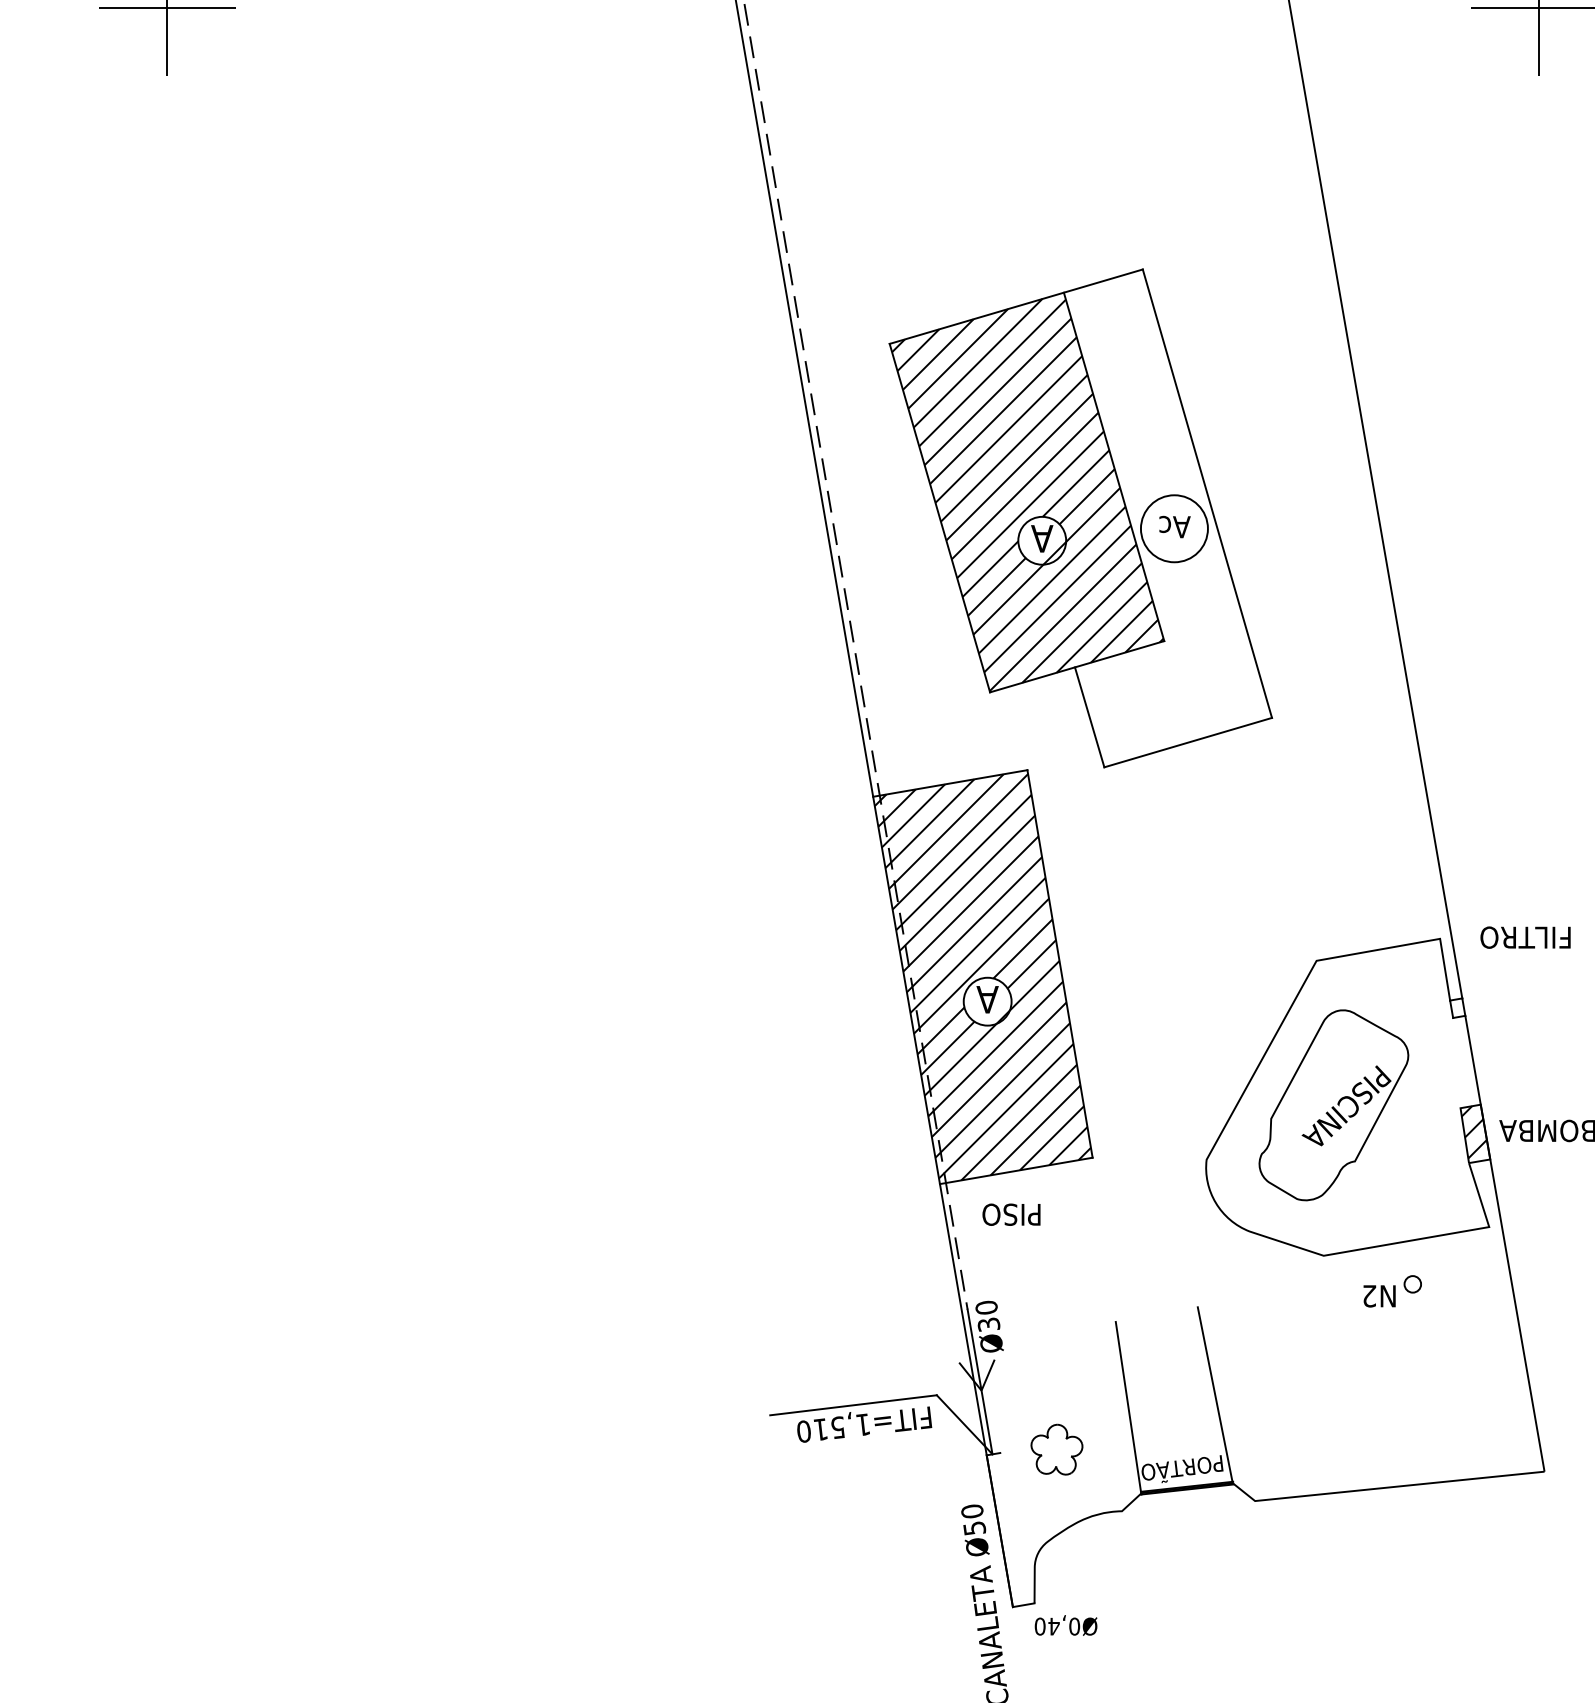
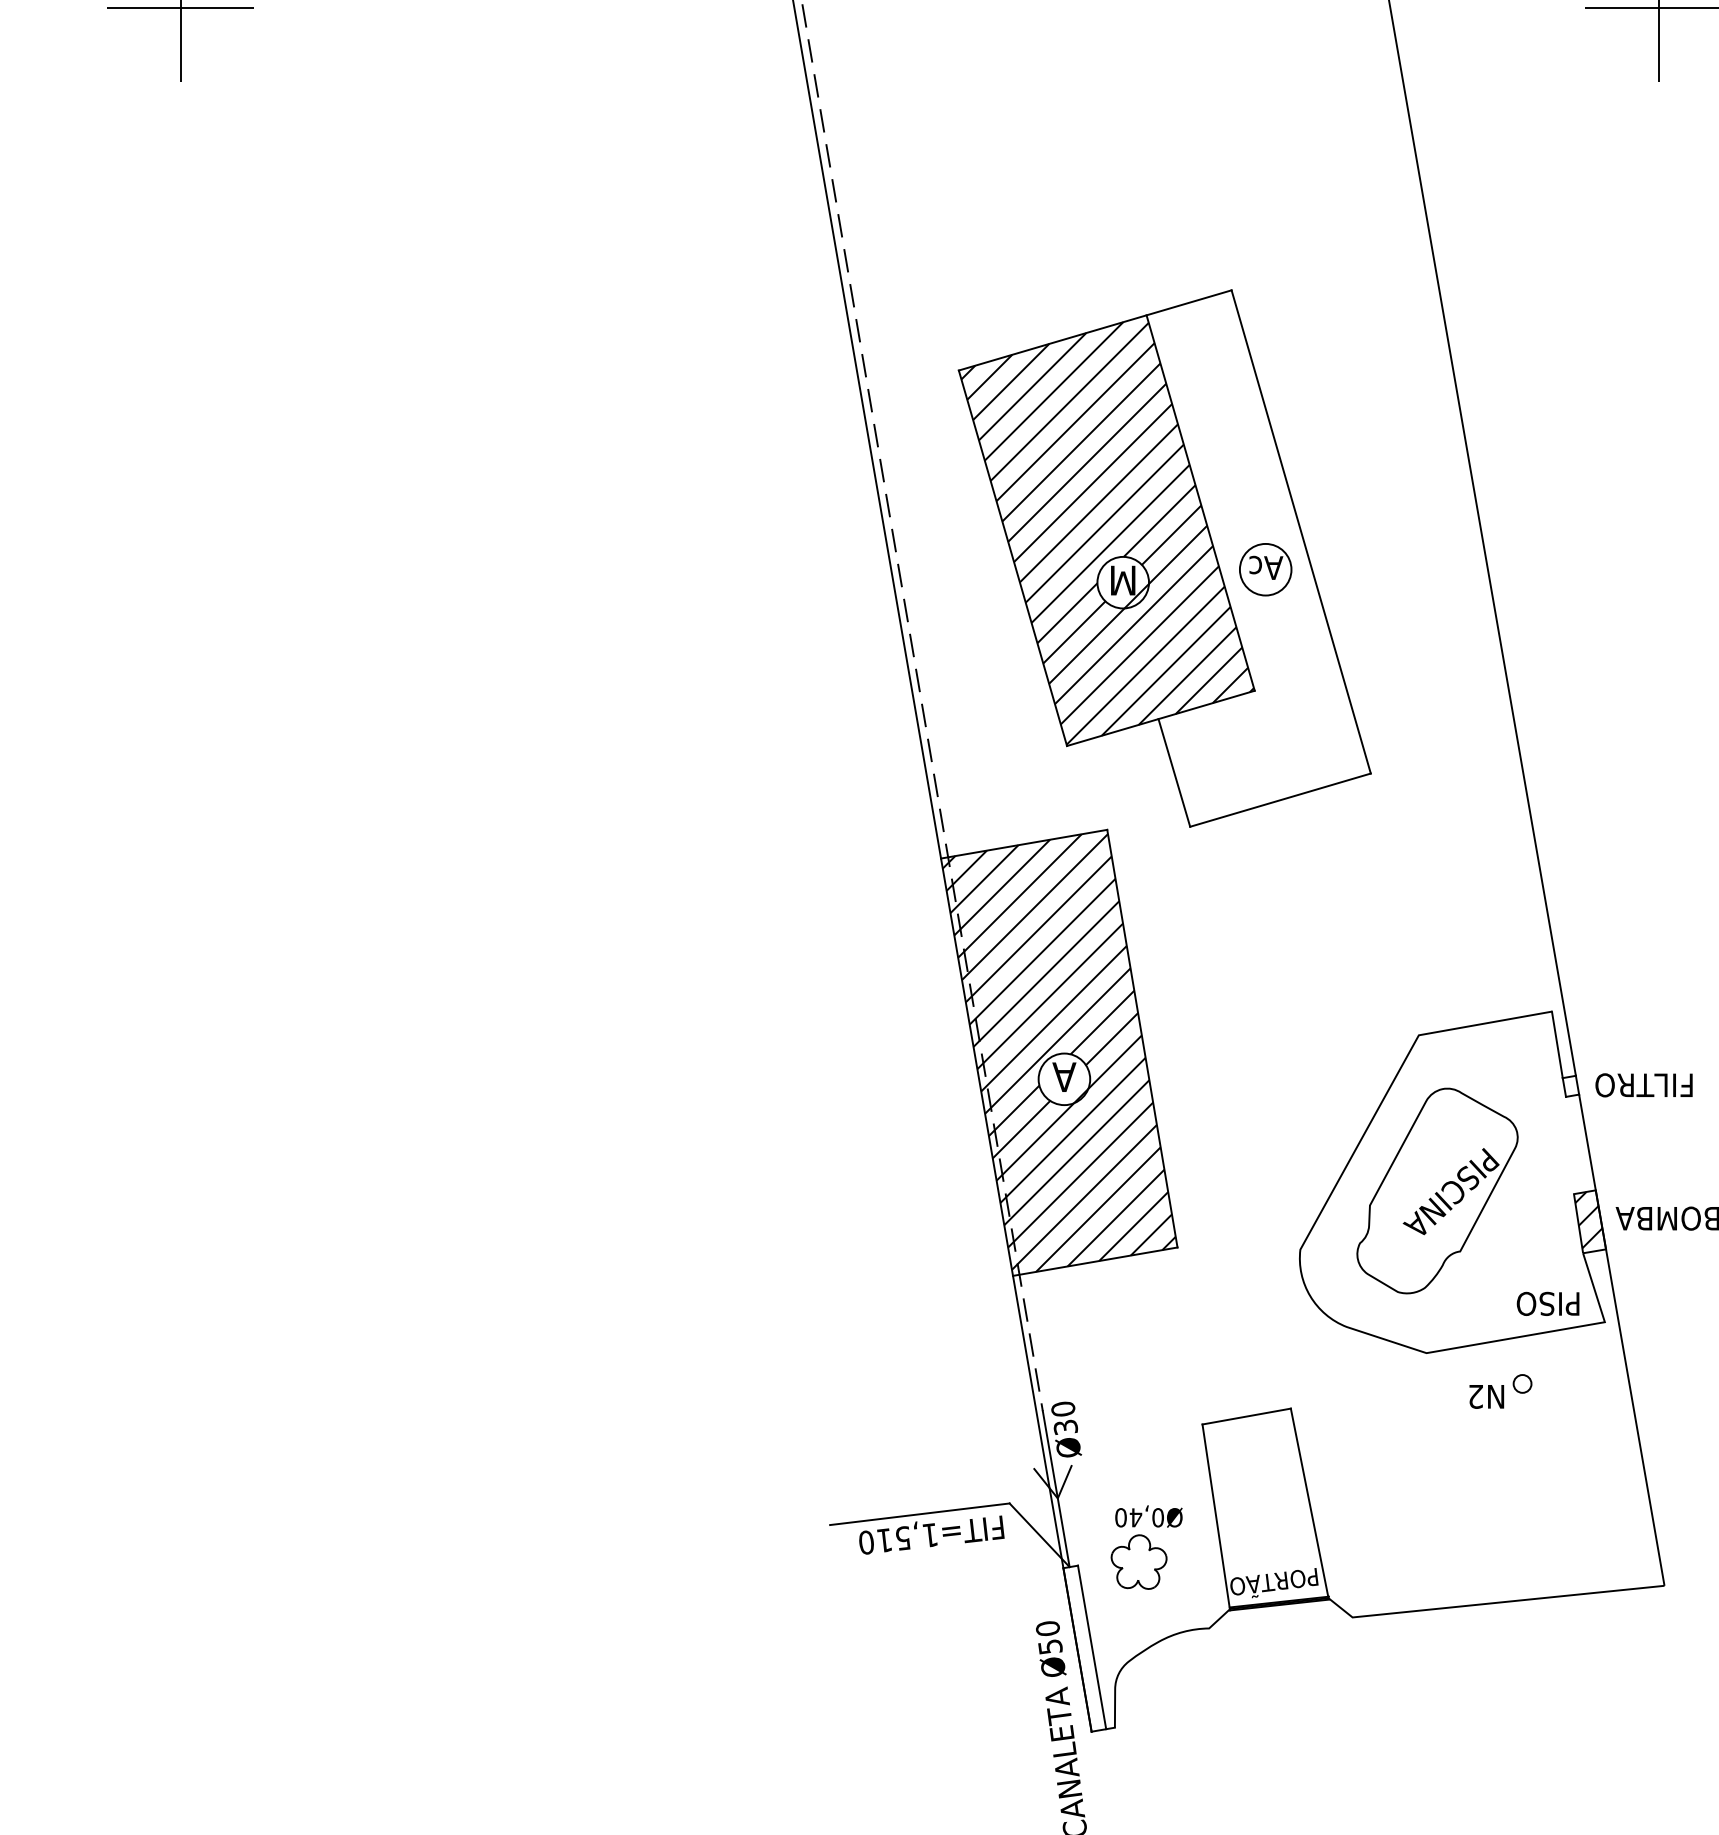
circle: (1174, 528) -> (1265, 569), size x0.71
text: (1042, 538) -> (1123, 580), A -> M
text: (1525, 937) -> (1643, 1085), moved
text: (1010, 1214) -> (1547, 1303), moved
line: (1156, 1314) -> (1246, 1416), added
line: (1012, 1528) -> (1091, 1647), added
text: (1065, 1625) -> (1148, 1516), moved

